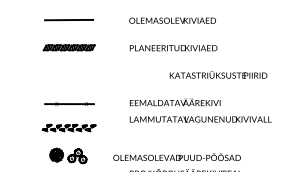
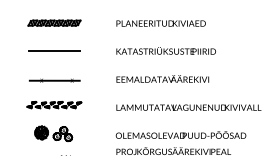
text: (218, 74) -> (166, 50), moved
line: (68, 75) -> (53, 51), added
text: (200, 119) -> (188, 107), moved
text: (176, 156) -> (180, 134), moved

